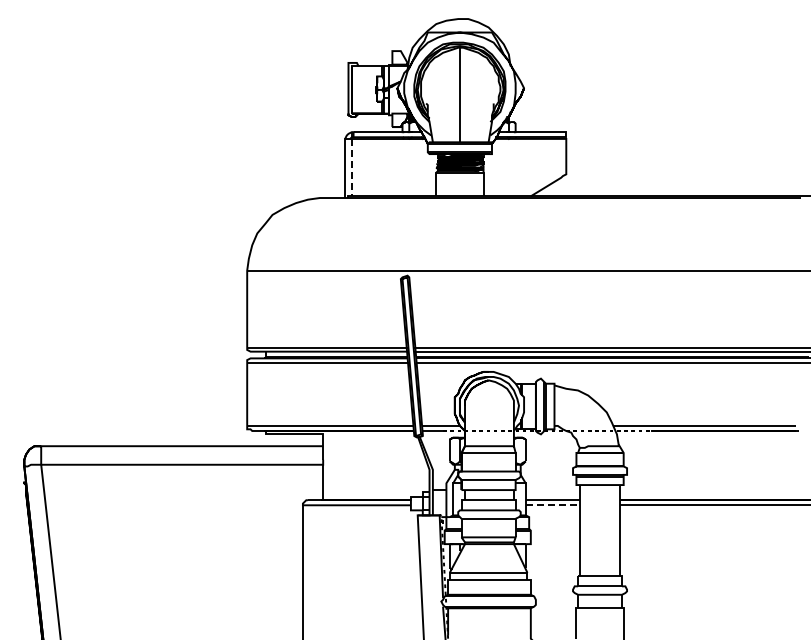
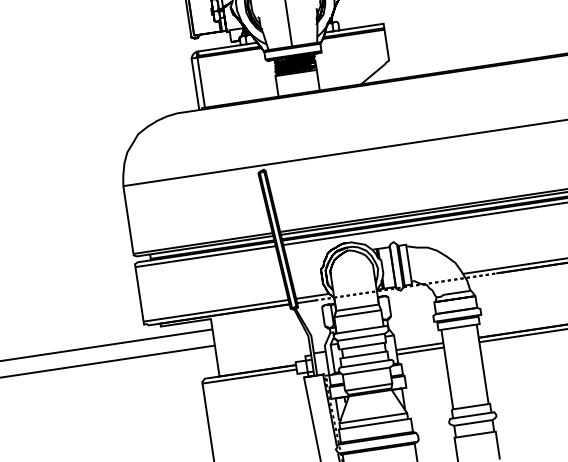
line: (351, 167) -> (200, 82), dashed -> solid
line: (552, 505) -> (420, 351), dashed -> solid

